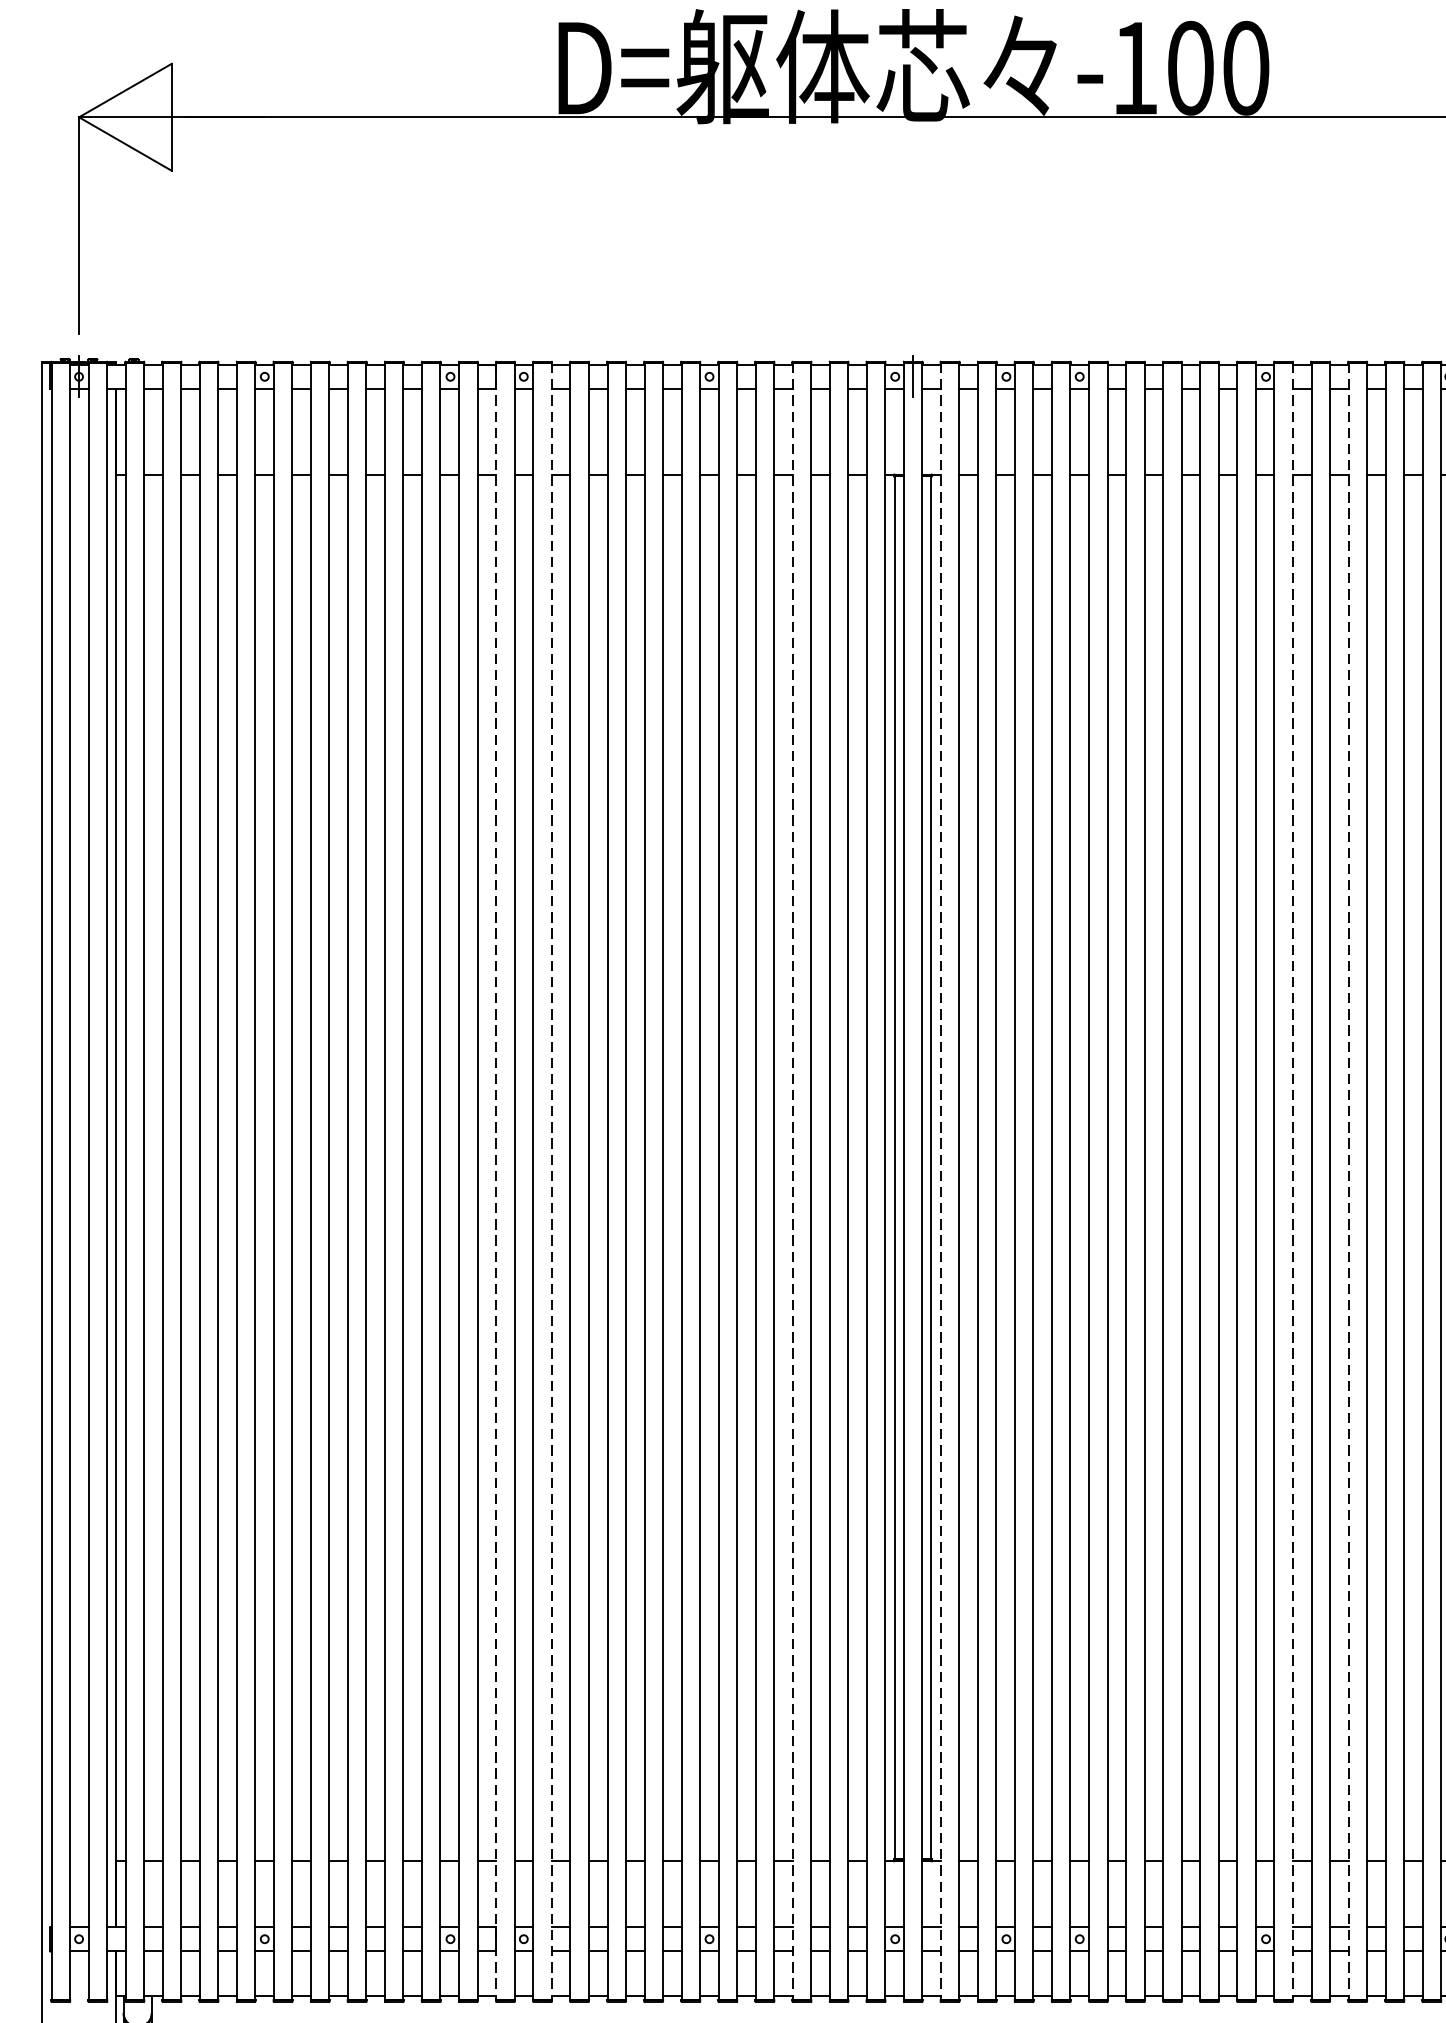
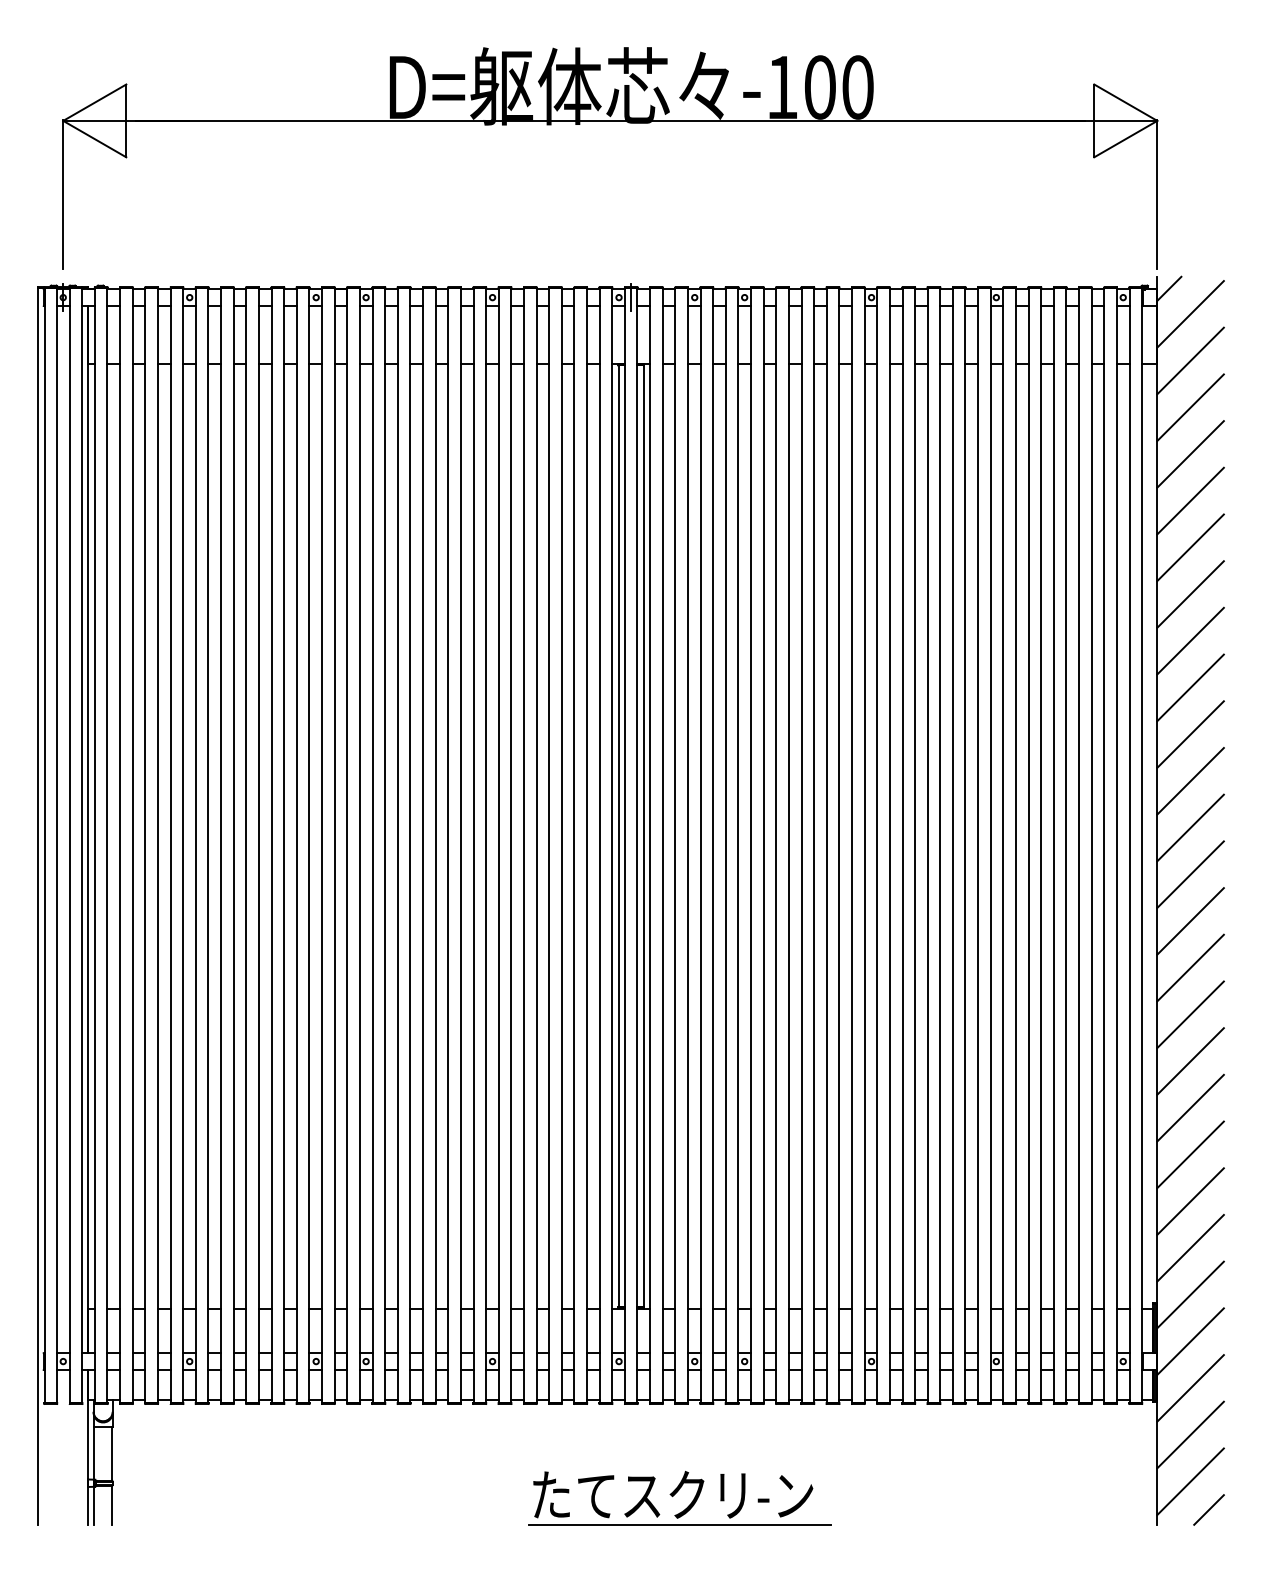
line: (496, 1182) -> (347, 846), dashed -> solid
line: (552, 1182) -> (385, 846), dashed -> solid
line: (793, 1182) -> (549, 846), dashed -> solid
line: (941, 1182) -> (650, 846), dashed -> solid
line: (1292, 1182) -> (889, 846), dashed -> solid
line: (1348, 1182) -> (927, 846), dashed -> solid

